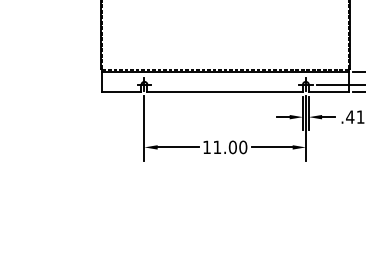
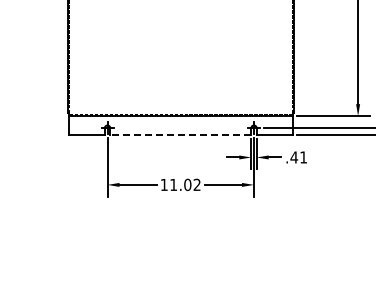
line: (224, 91) -> (180, 134), solid -> dashed
text: (242, 146) -> (196, 184), 11.00 -> 11.02

